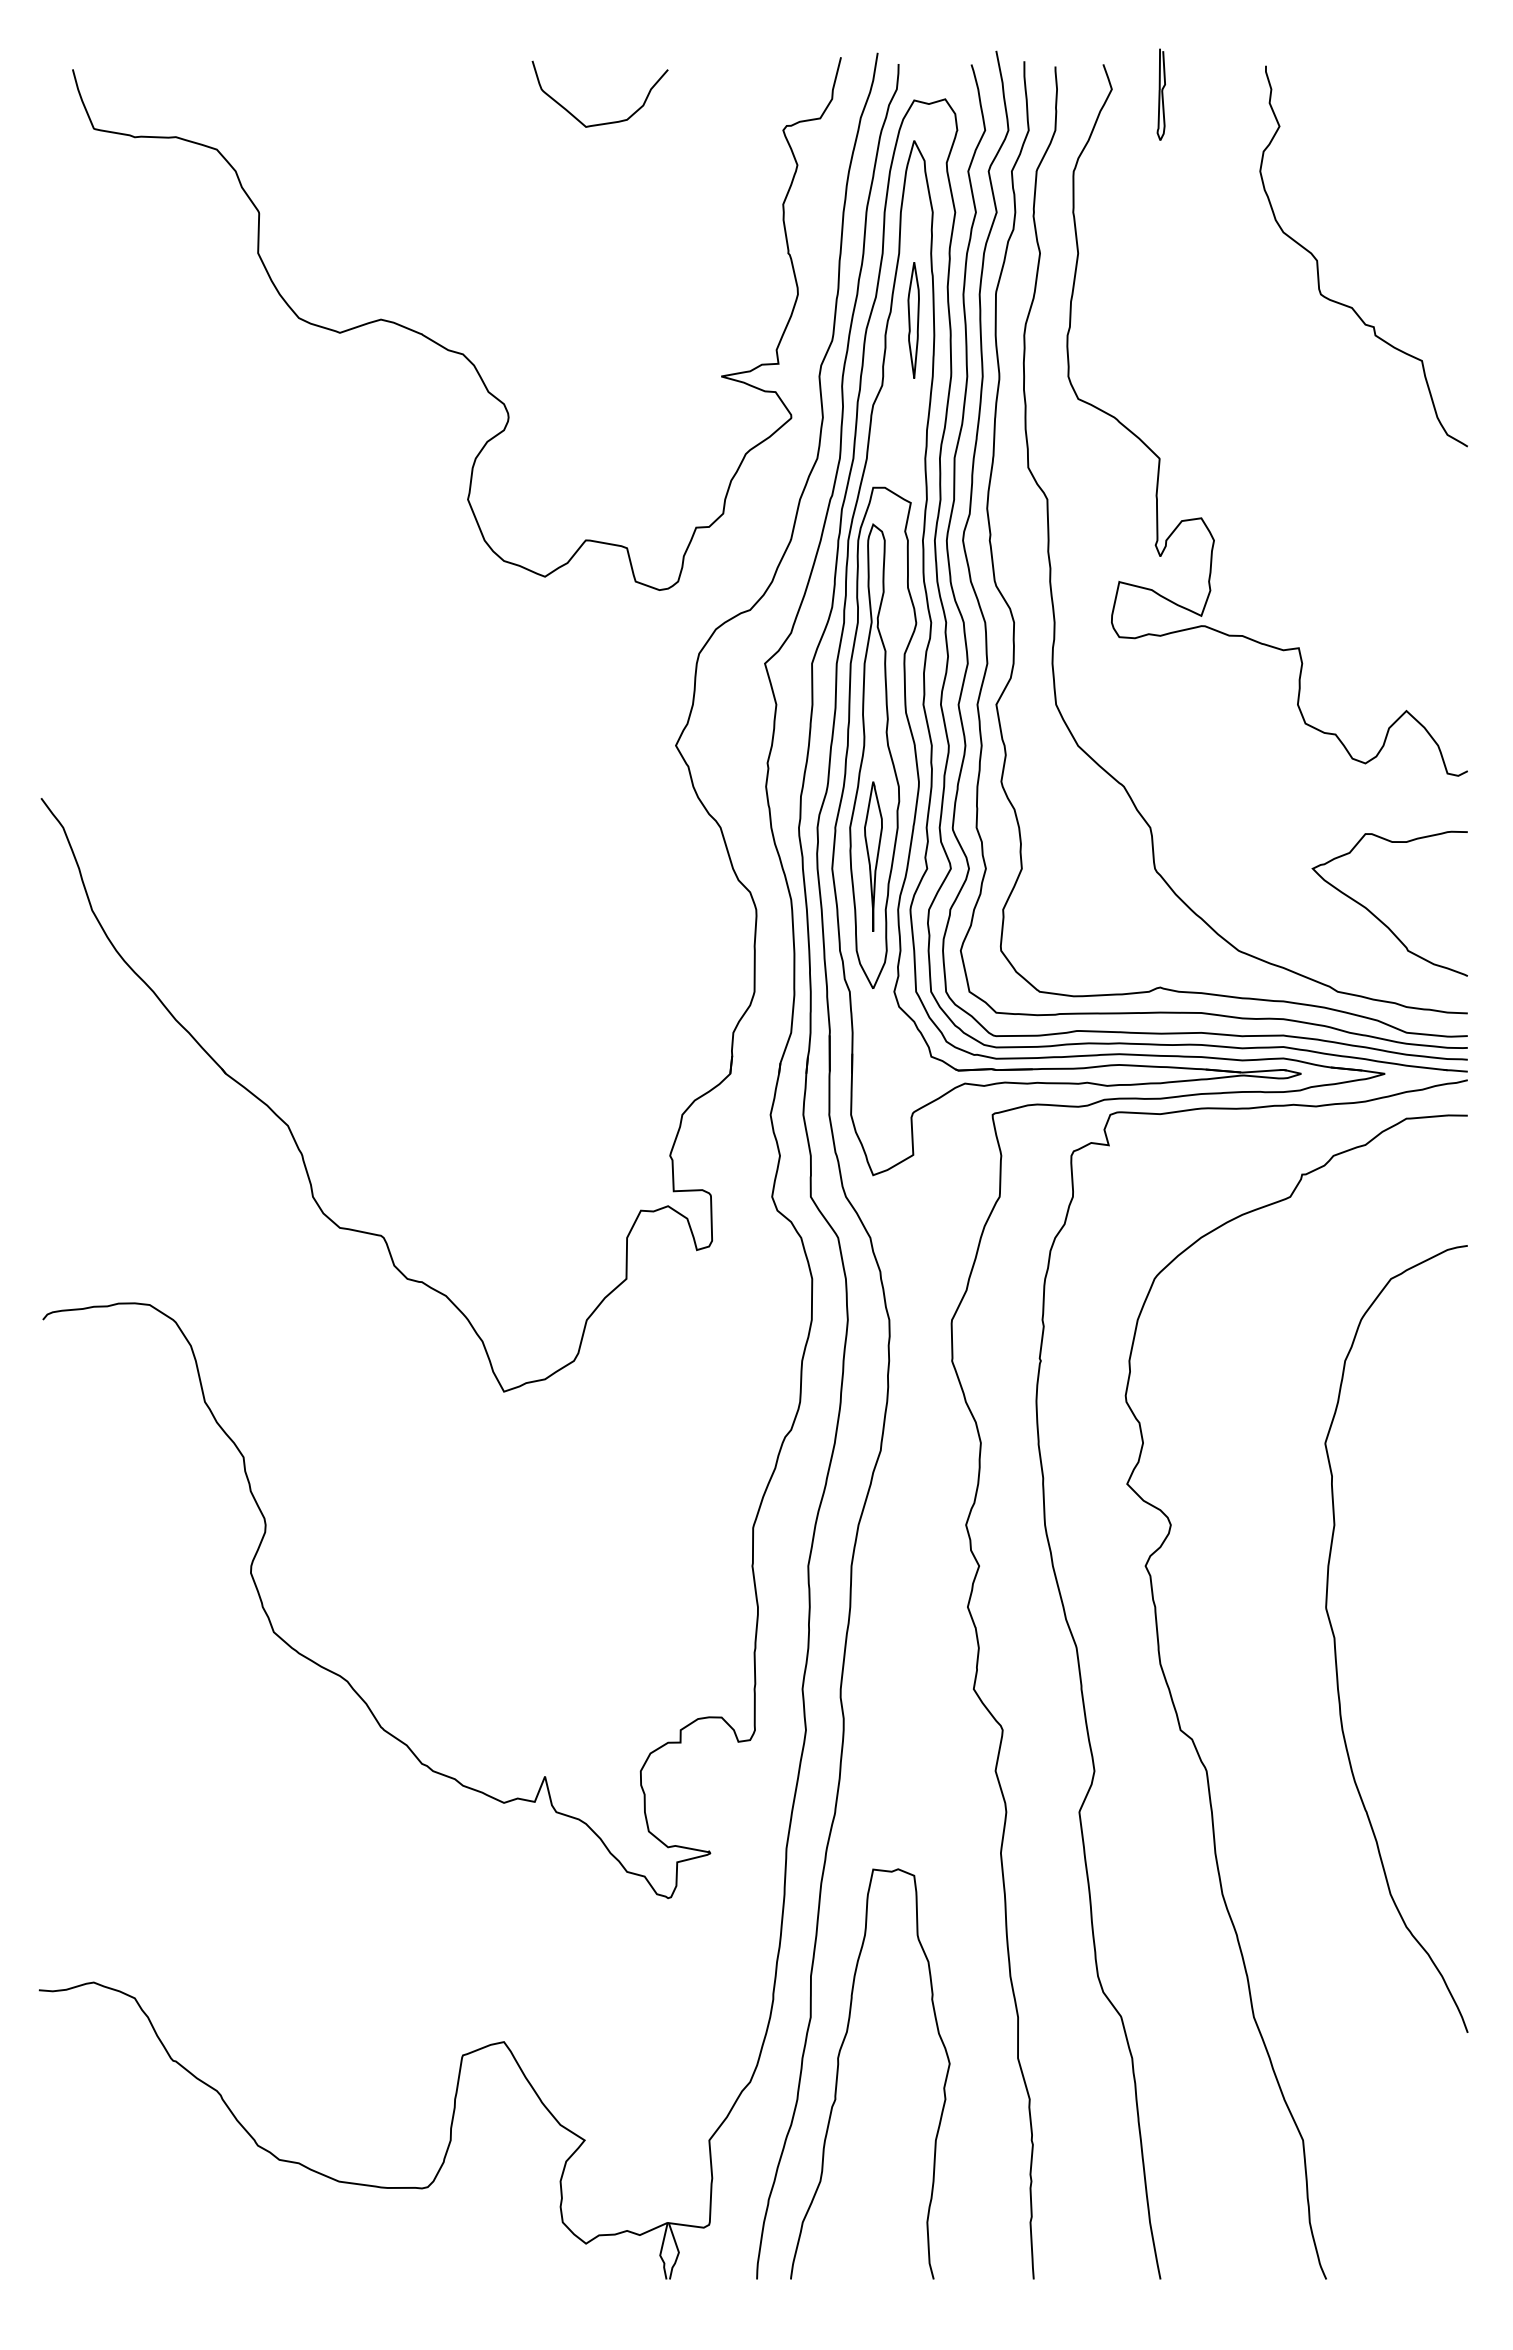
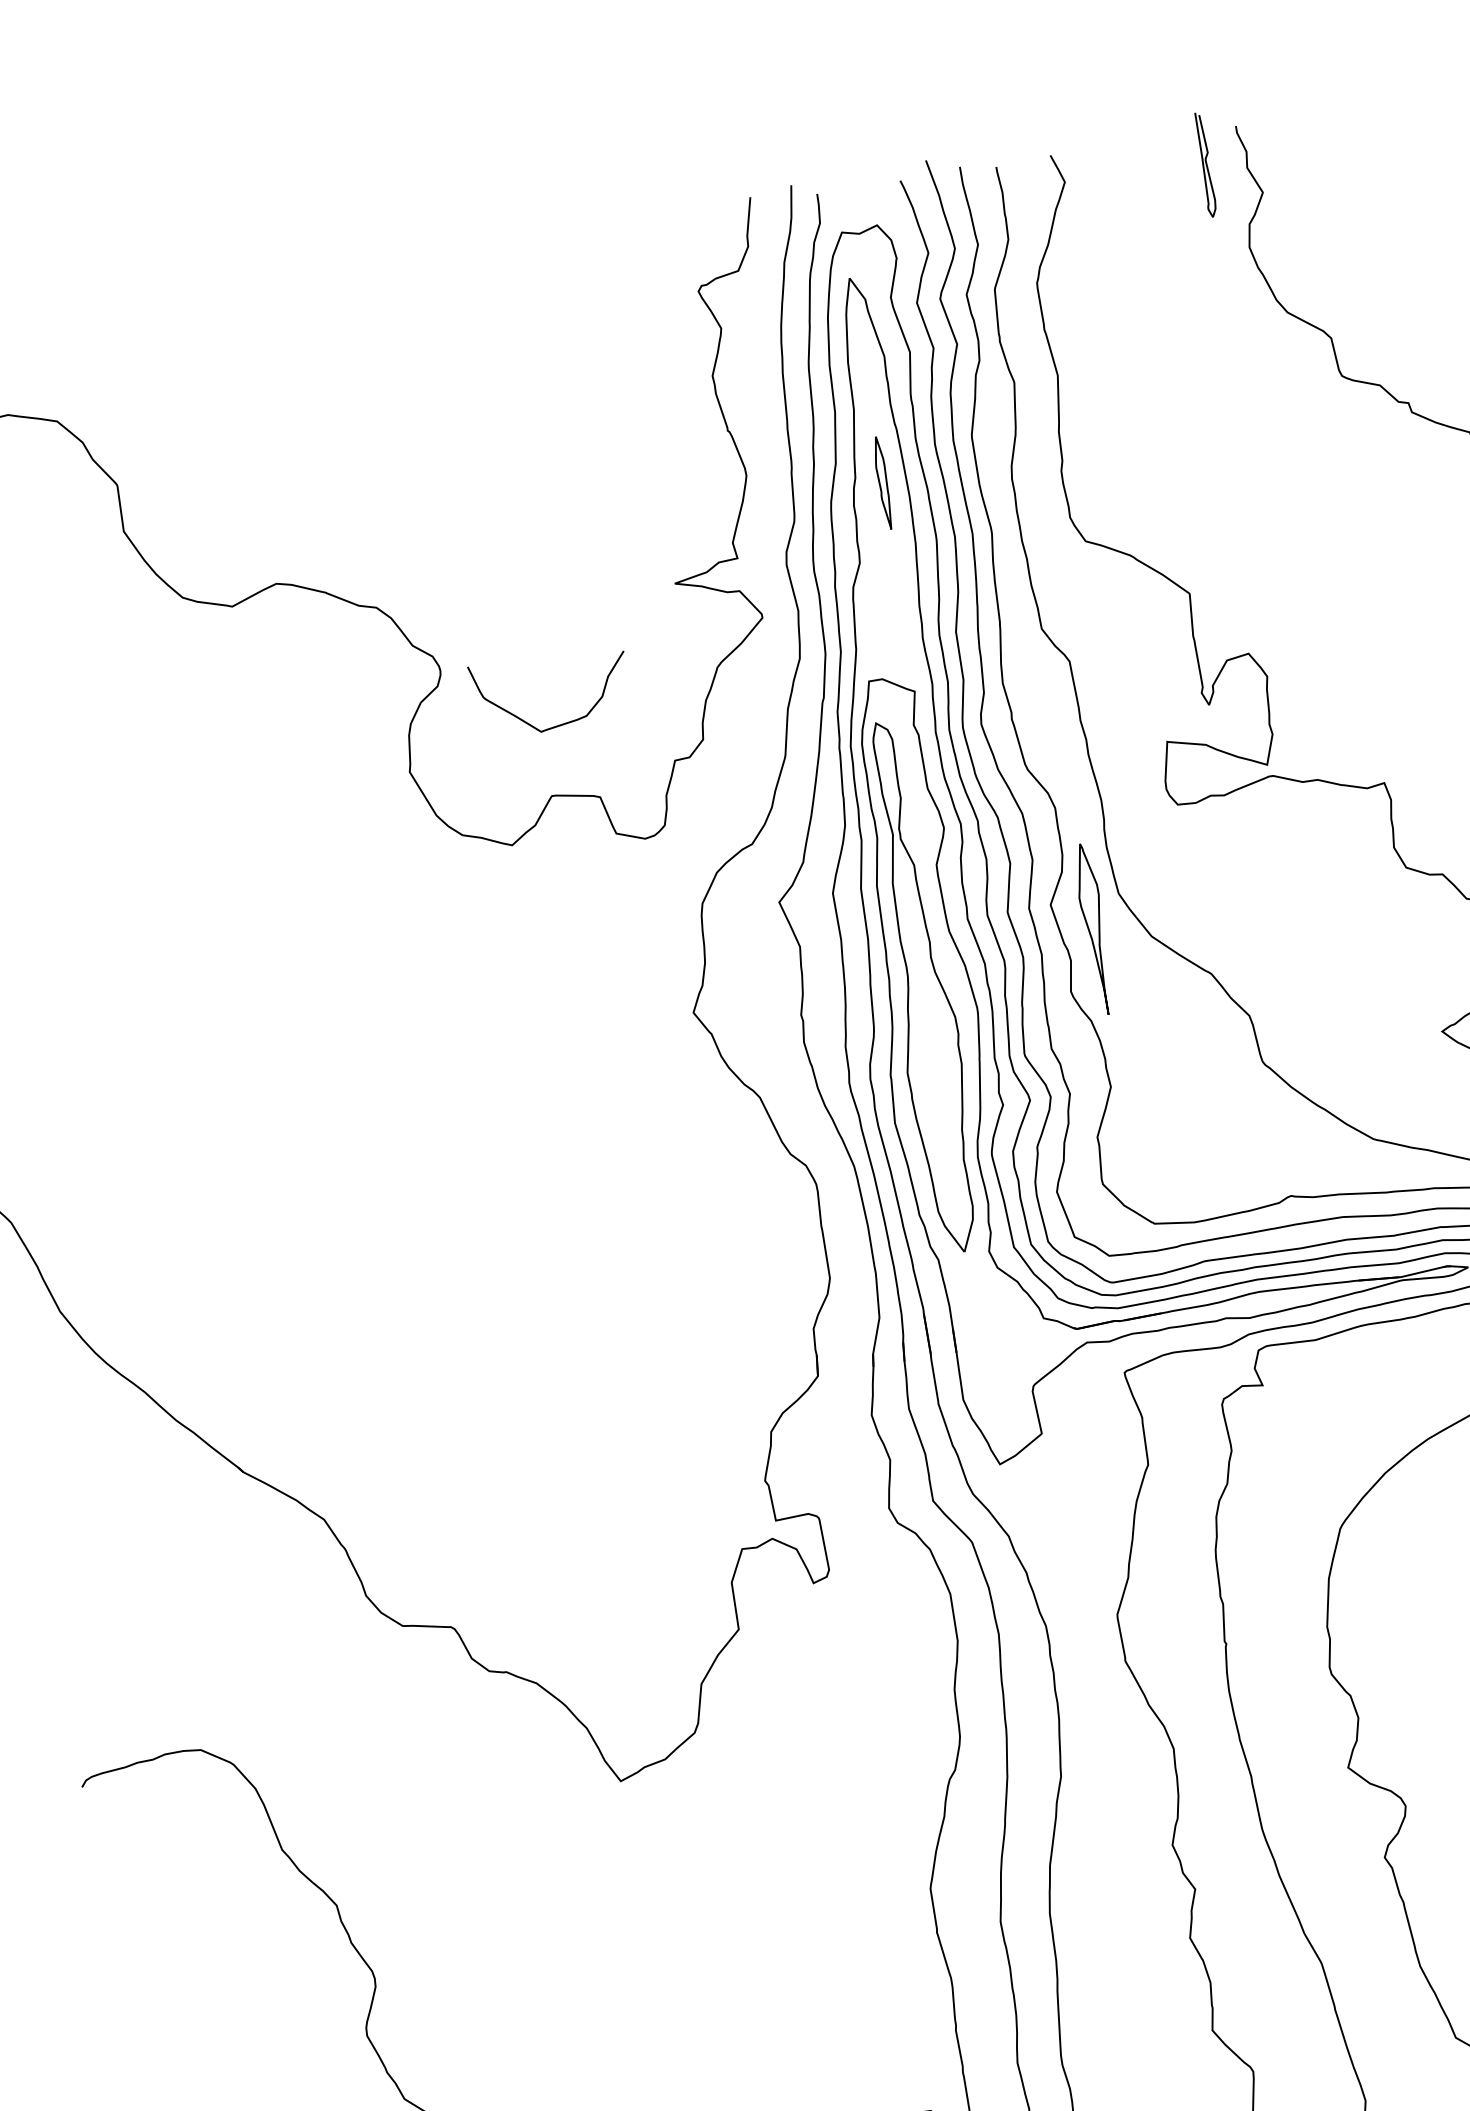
curve: (1160, 94) -> (1204, 164), moved
curve: (605, 122) -> (562, 723), moved
part: (913, 320) -> (883, 483), size x0.7
part: (873, 856) -> (1094, 929), moved

